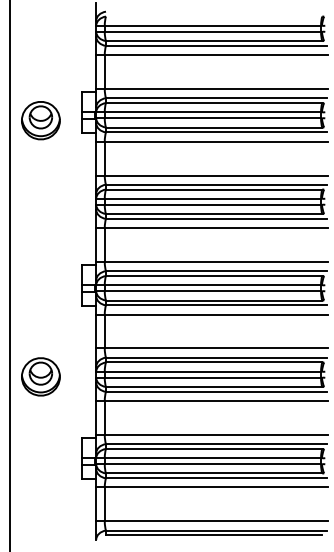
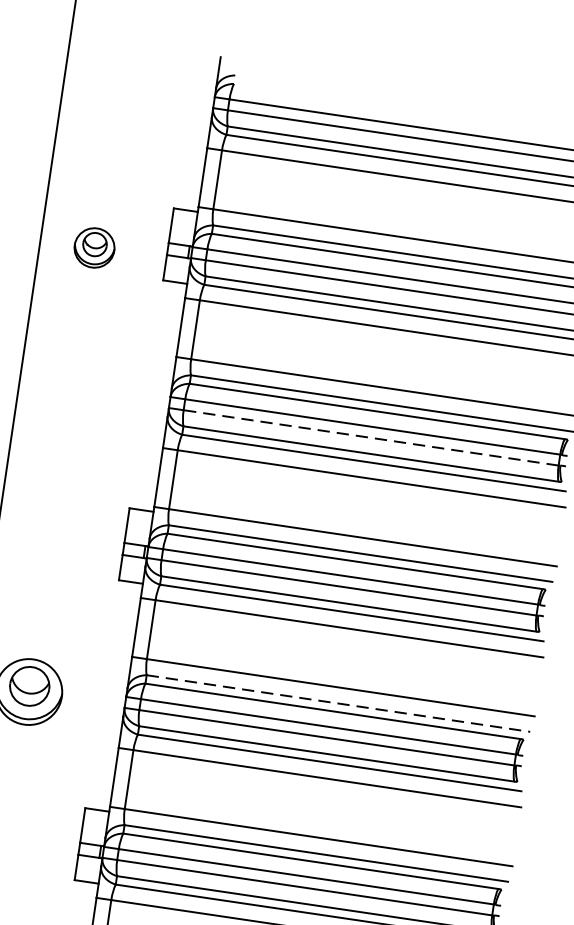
part: (40, 120) -> (93, 247), size x0.6
line: (212, 204) -> (370, 437), solid -> dashed
line: (216, 357) -> (338, 703), solid -> dashed

